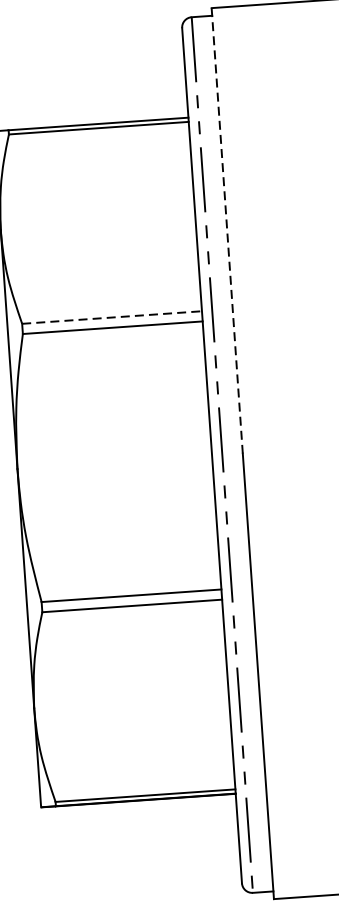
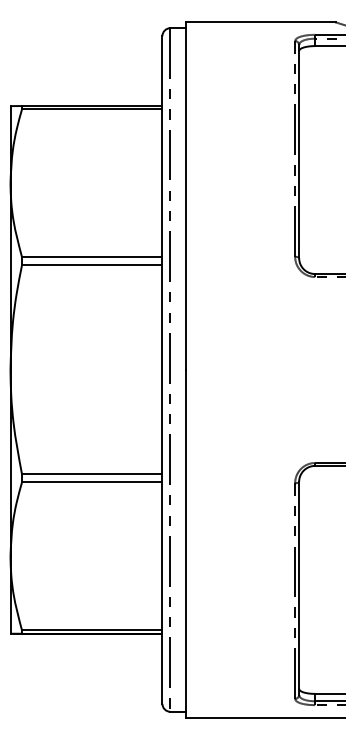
line: (227, 231) -> (186, 196), dashed -> solid
line: (112, 317) -> (92, 257), dashed -> solid

